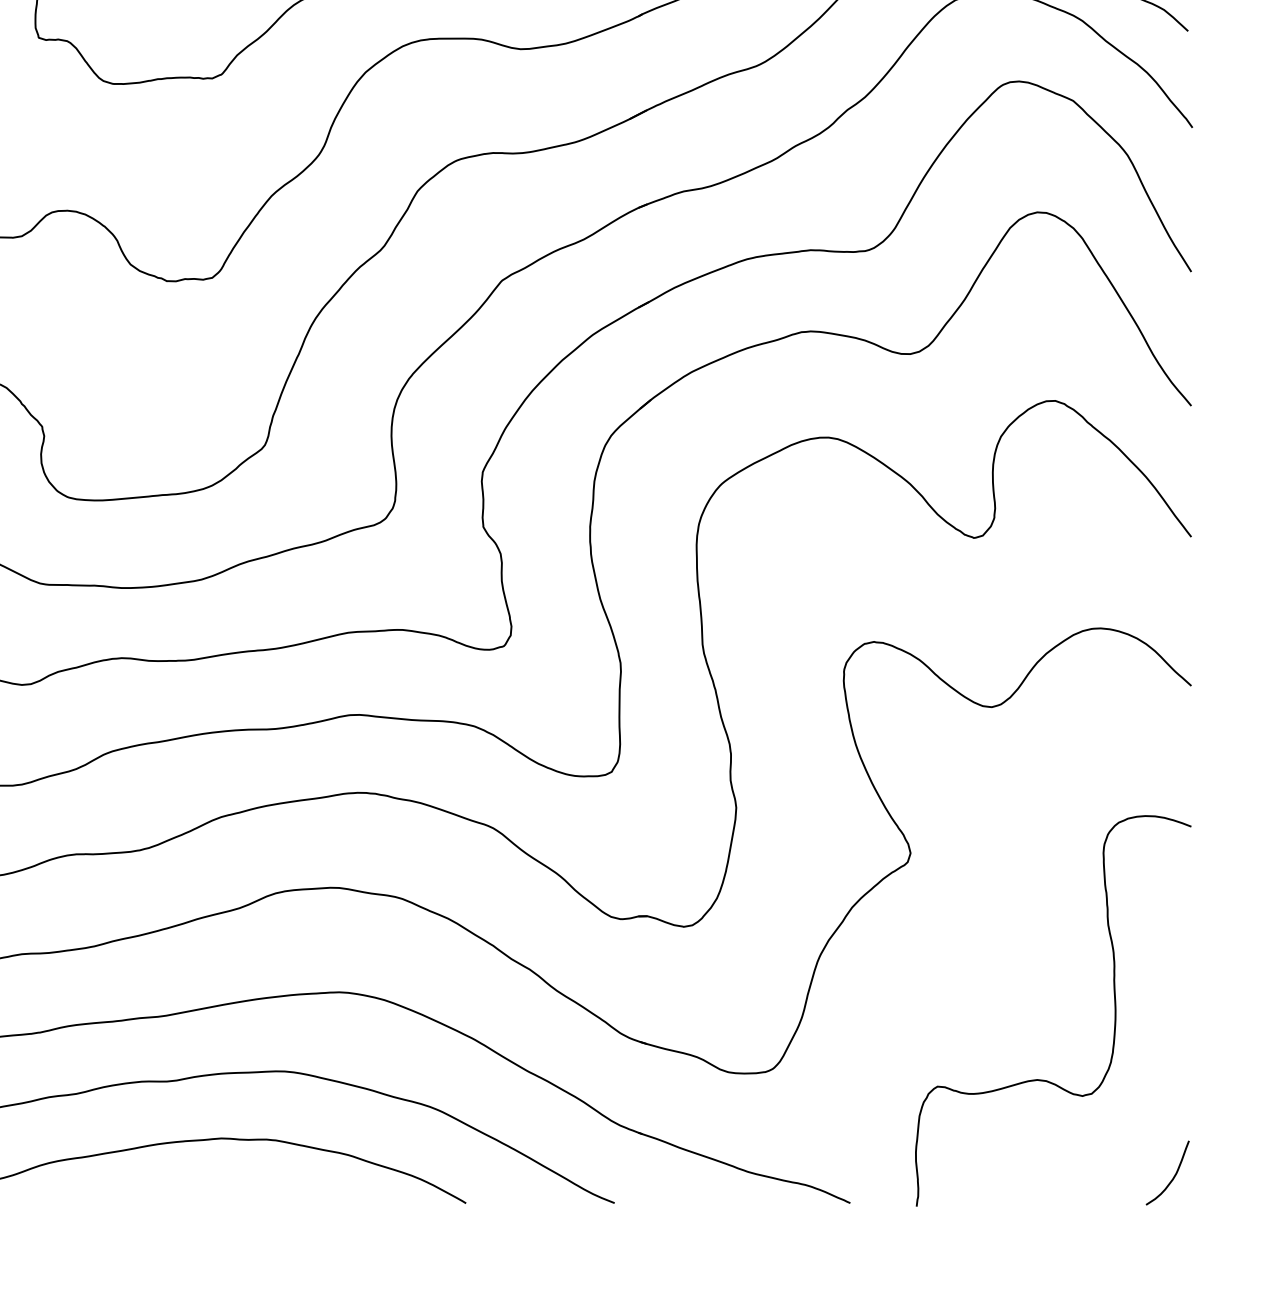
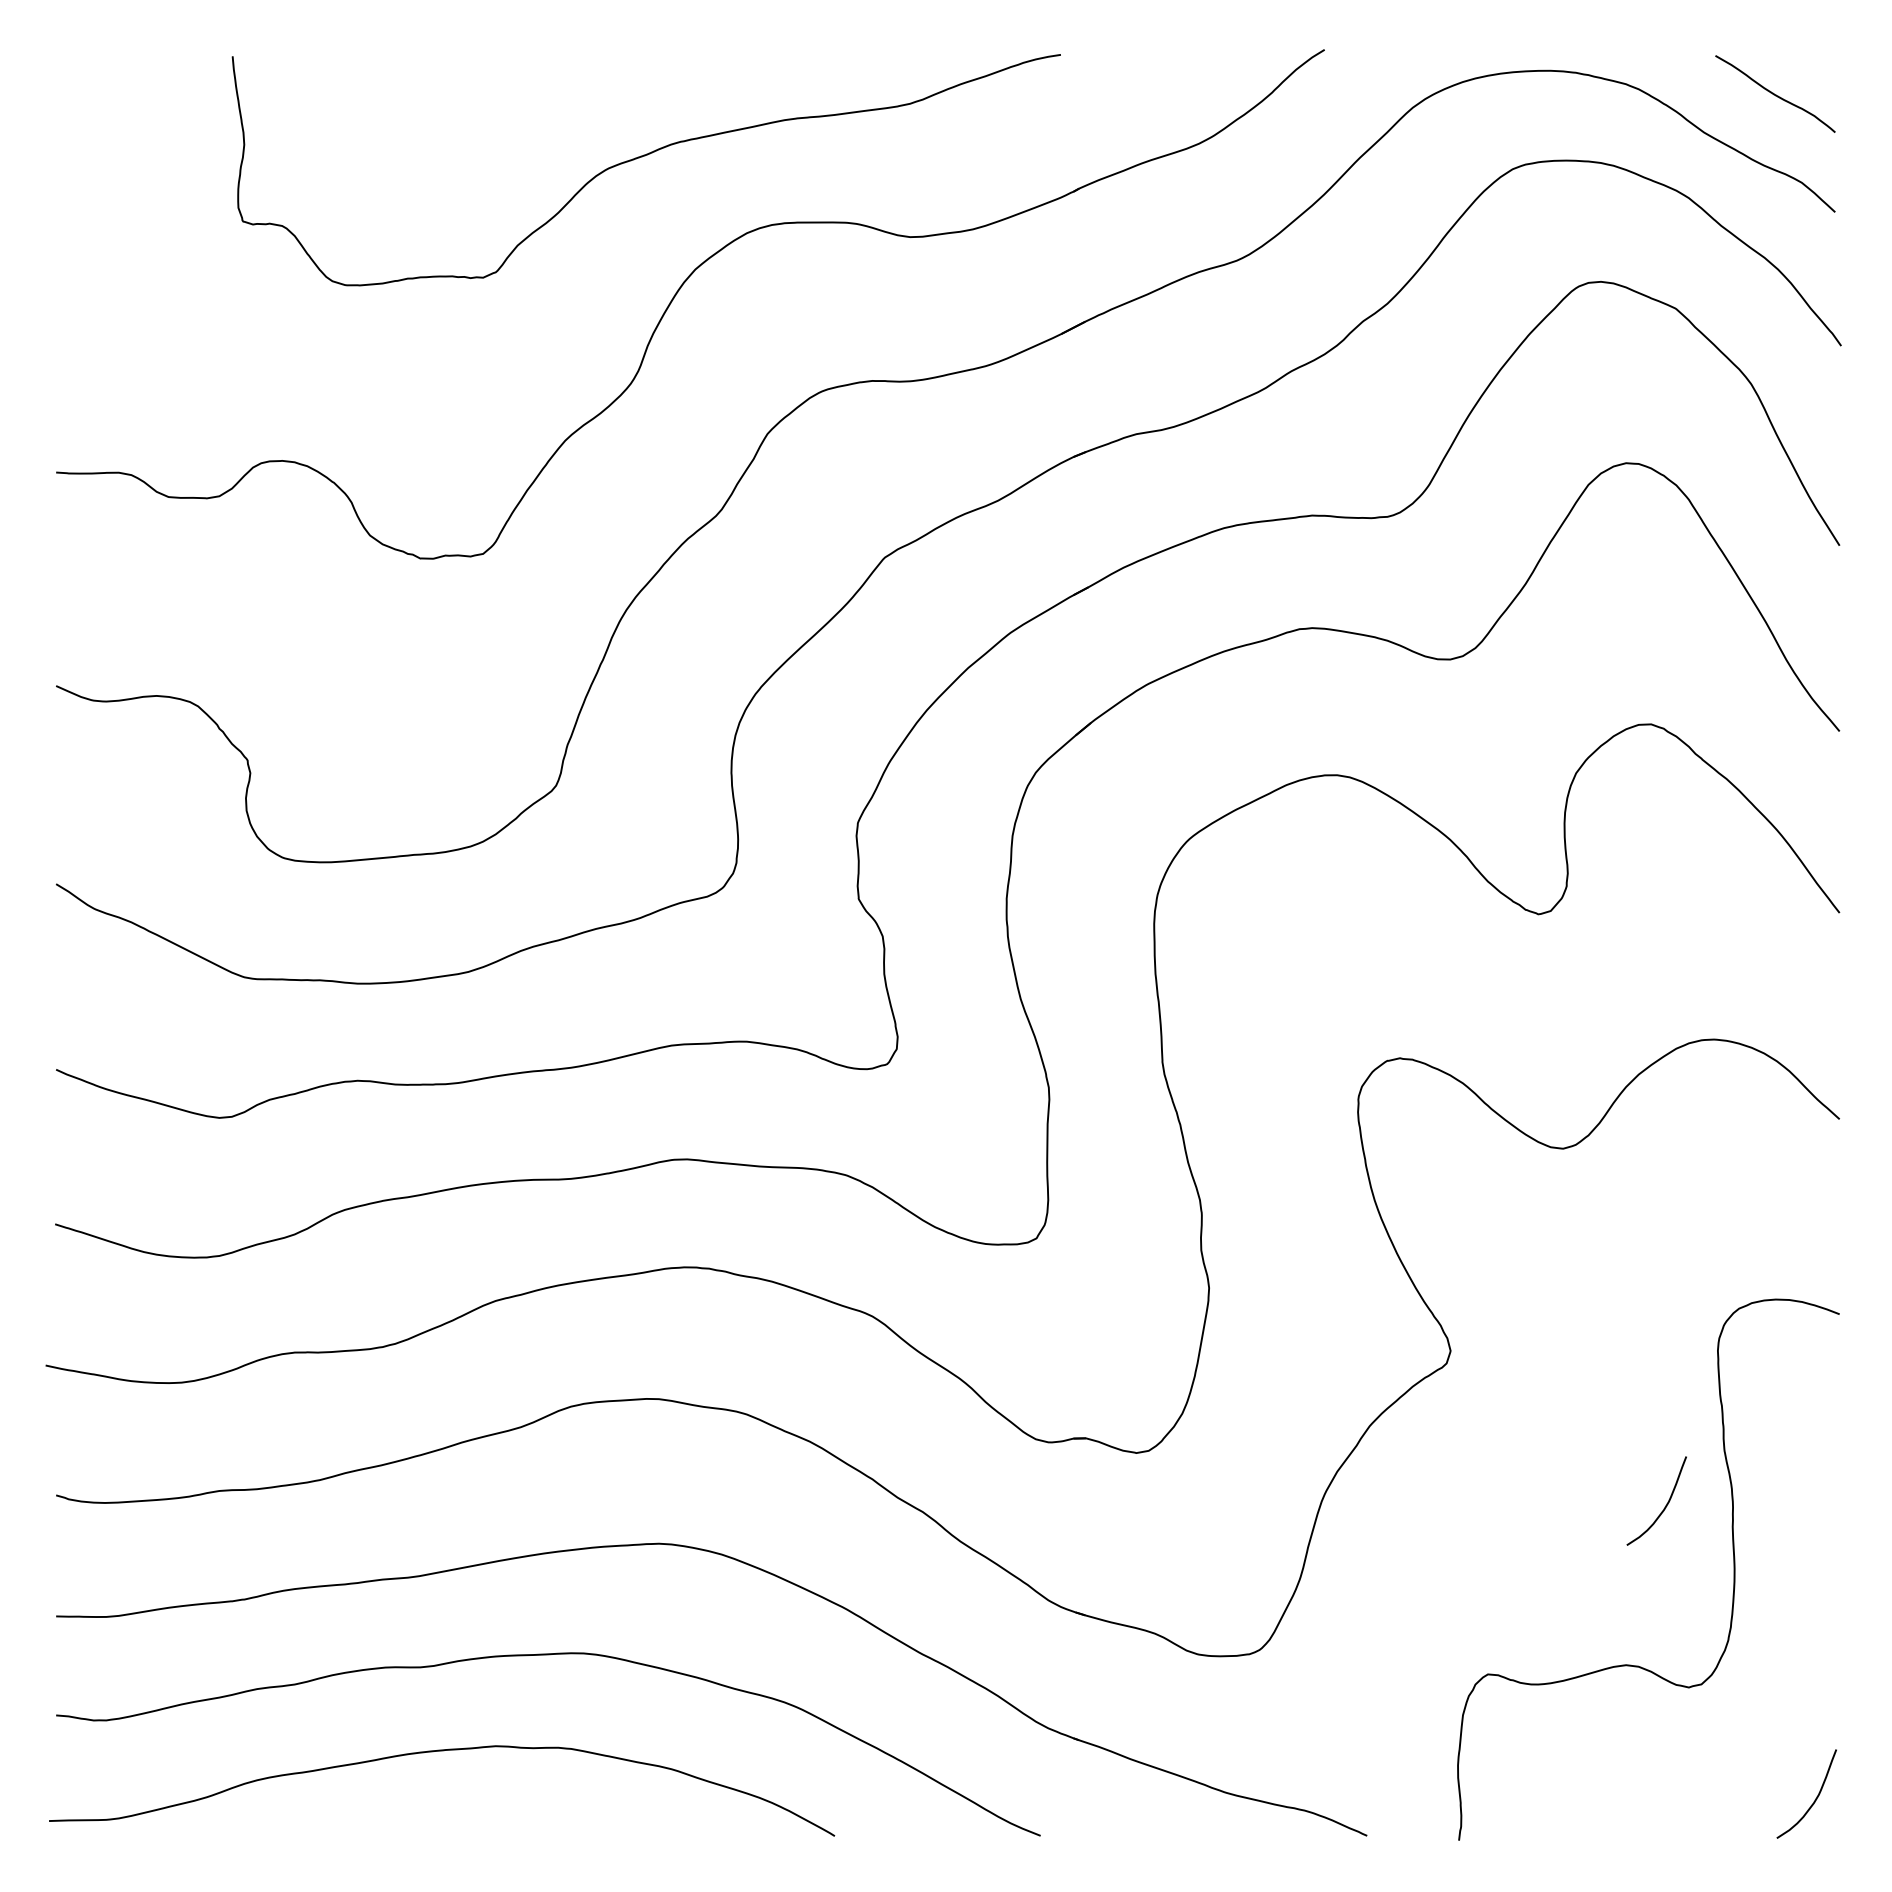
curve: (1065, 964) -> (1665, 1505), added

